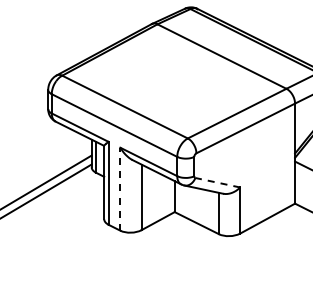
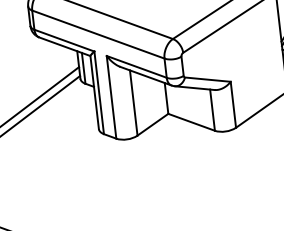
line: (217, 182) -> (207, 79), dashed -> solid
line: (120, 188) -> (111, 96), dashed -> solid

